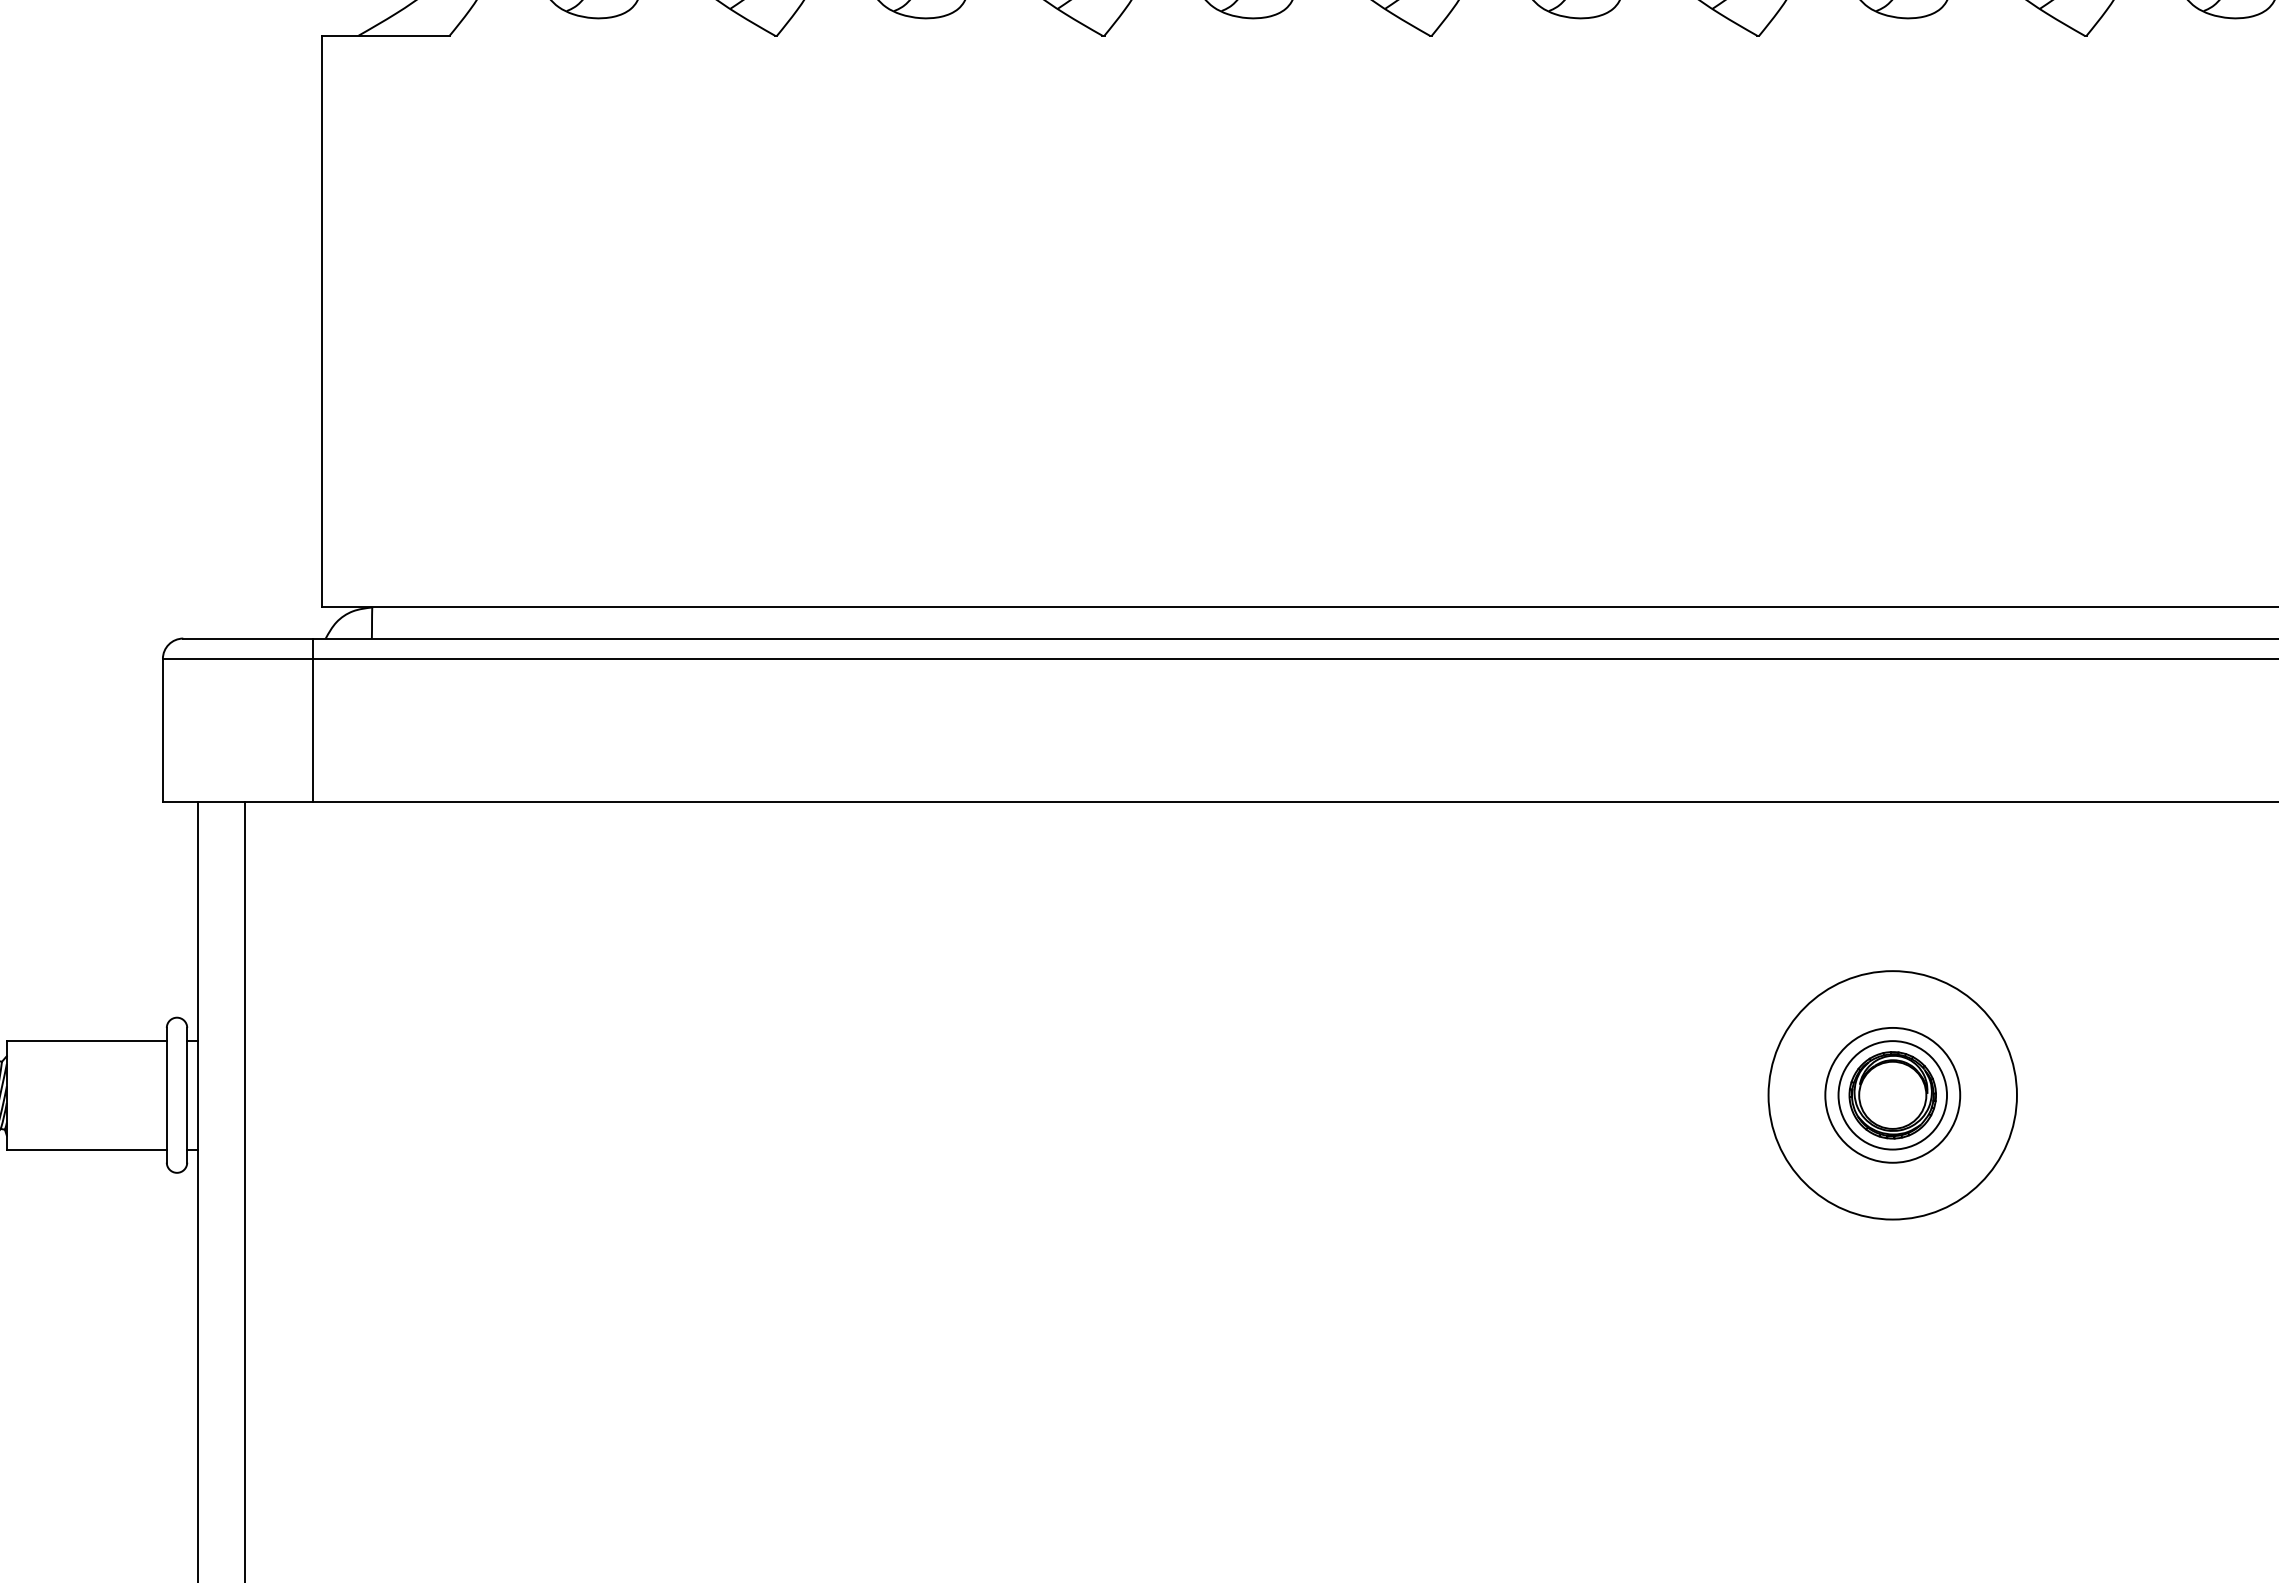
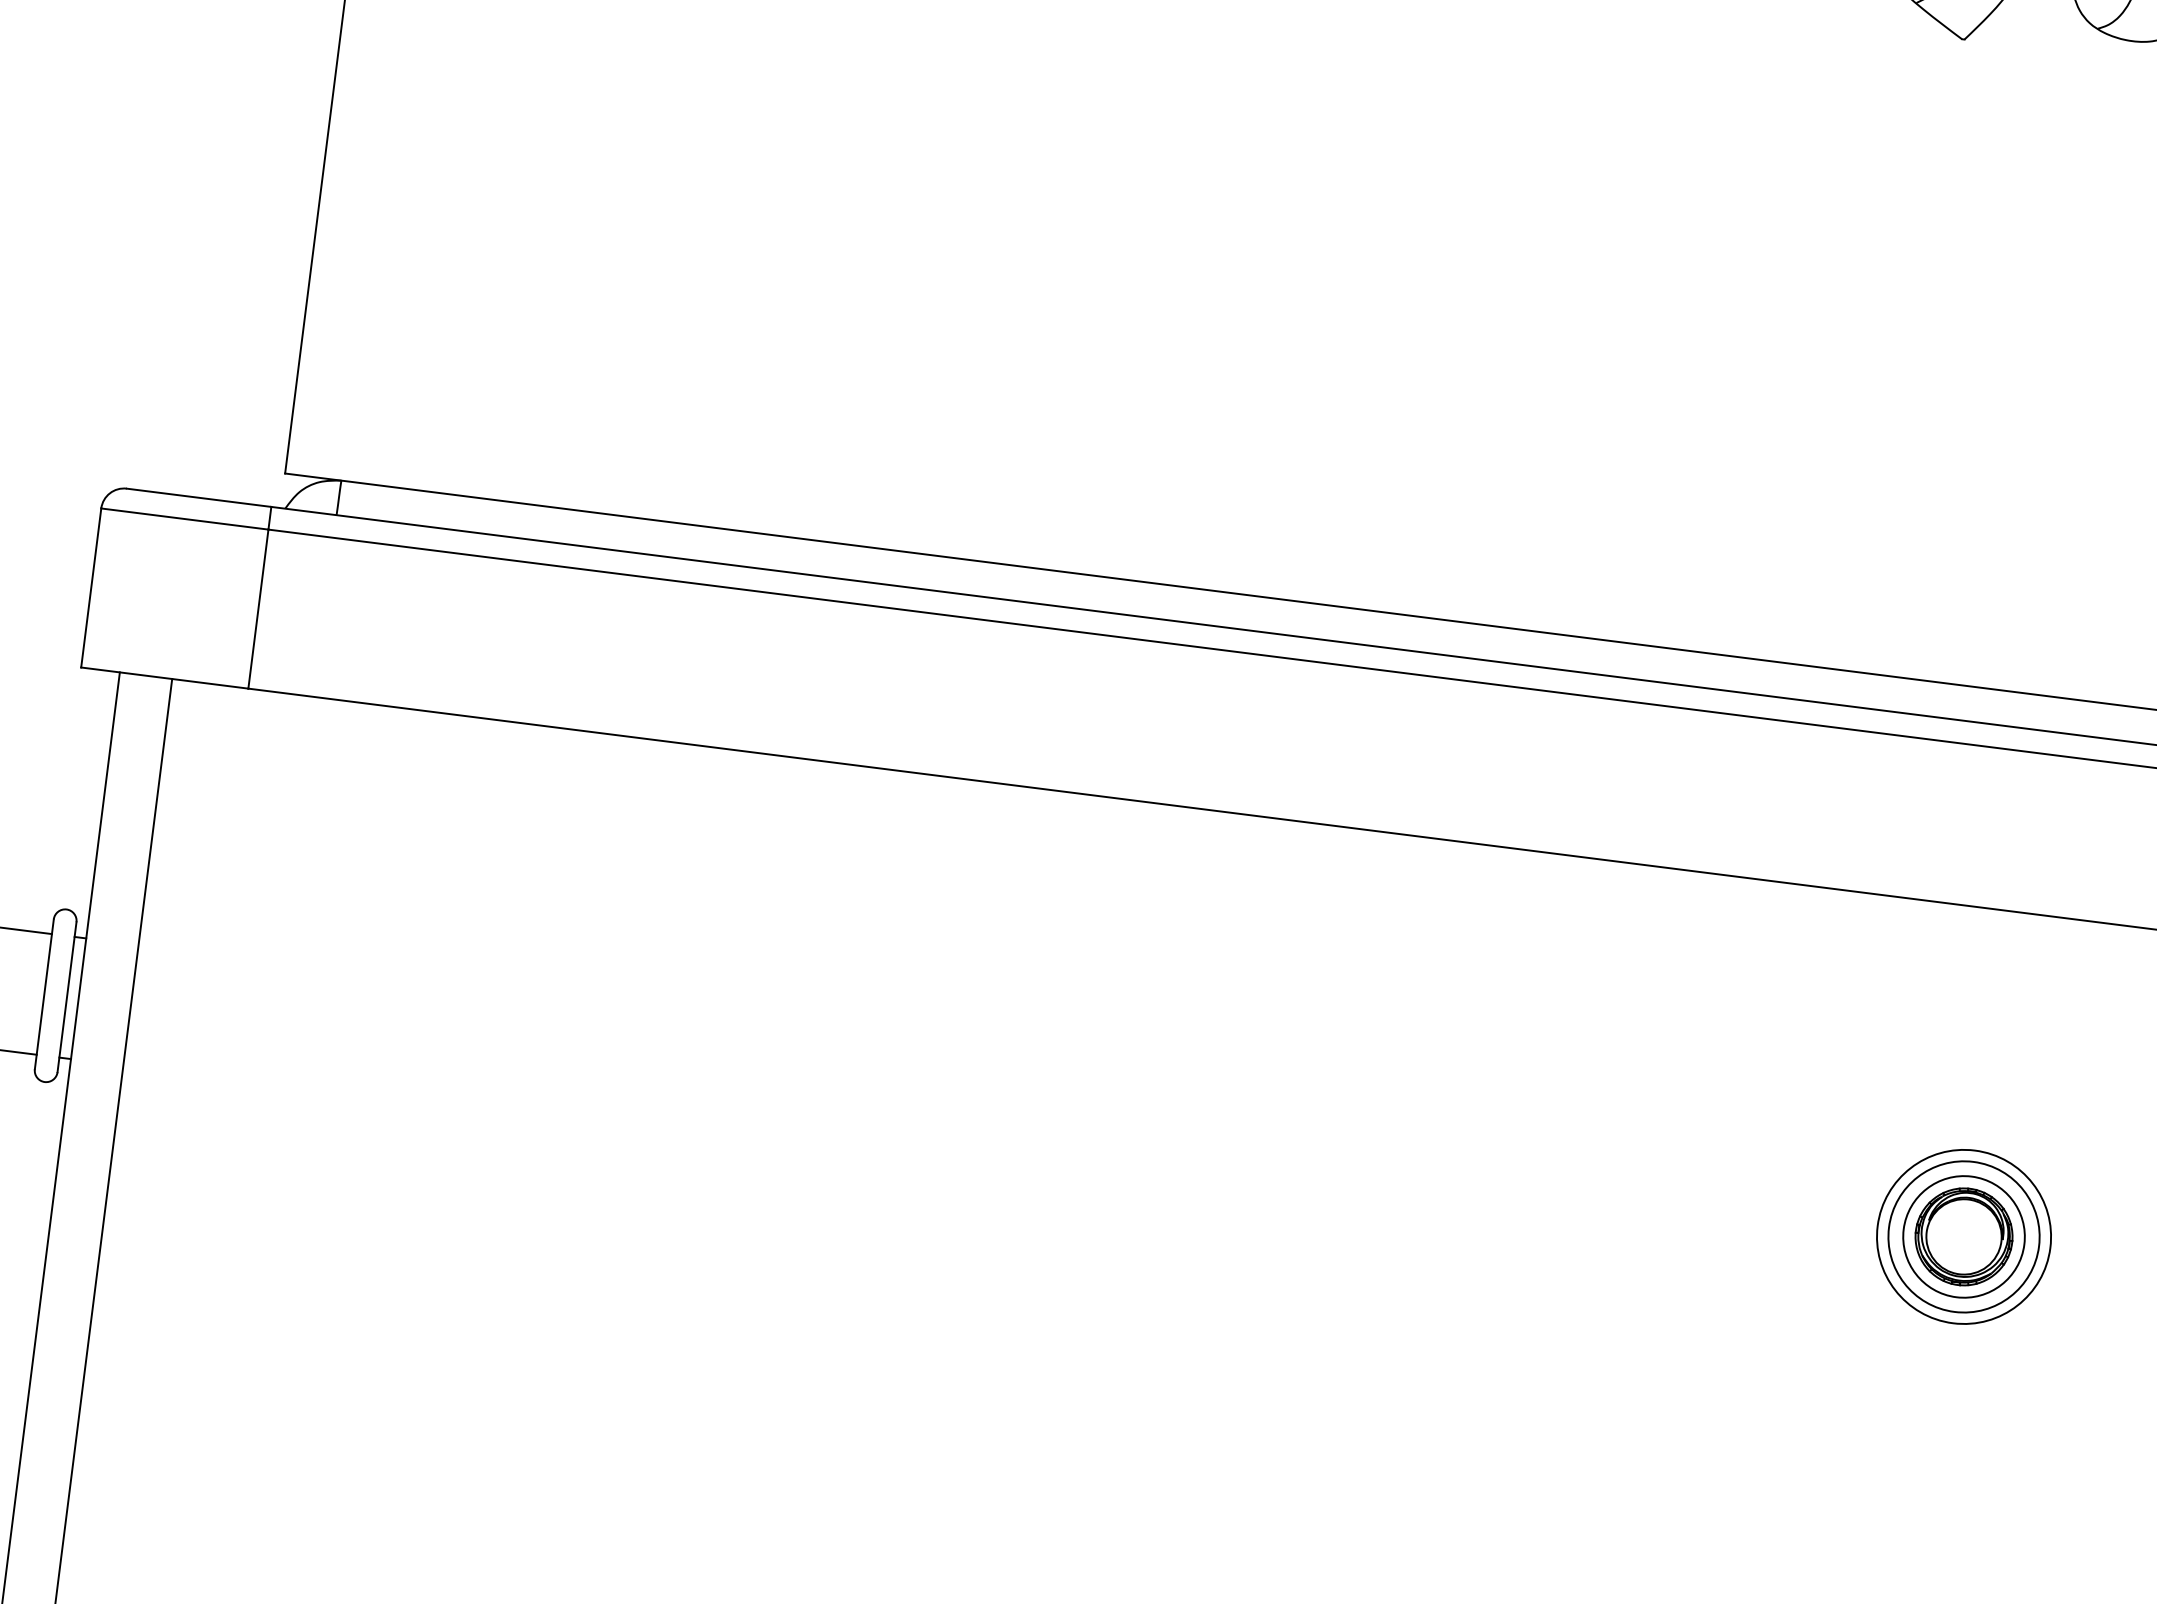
circle: (1892, 1094) -> (1963, 1235), size x0.62

